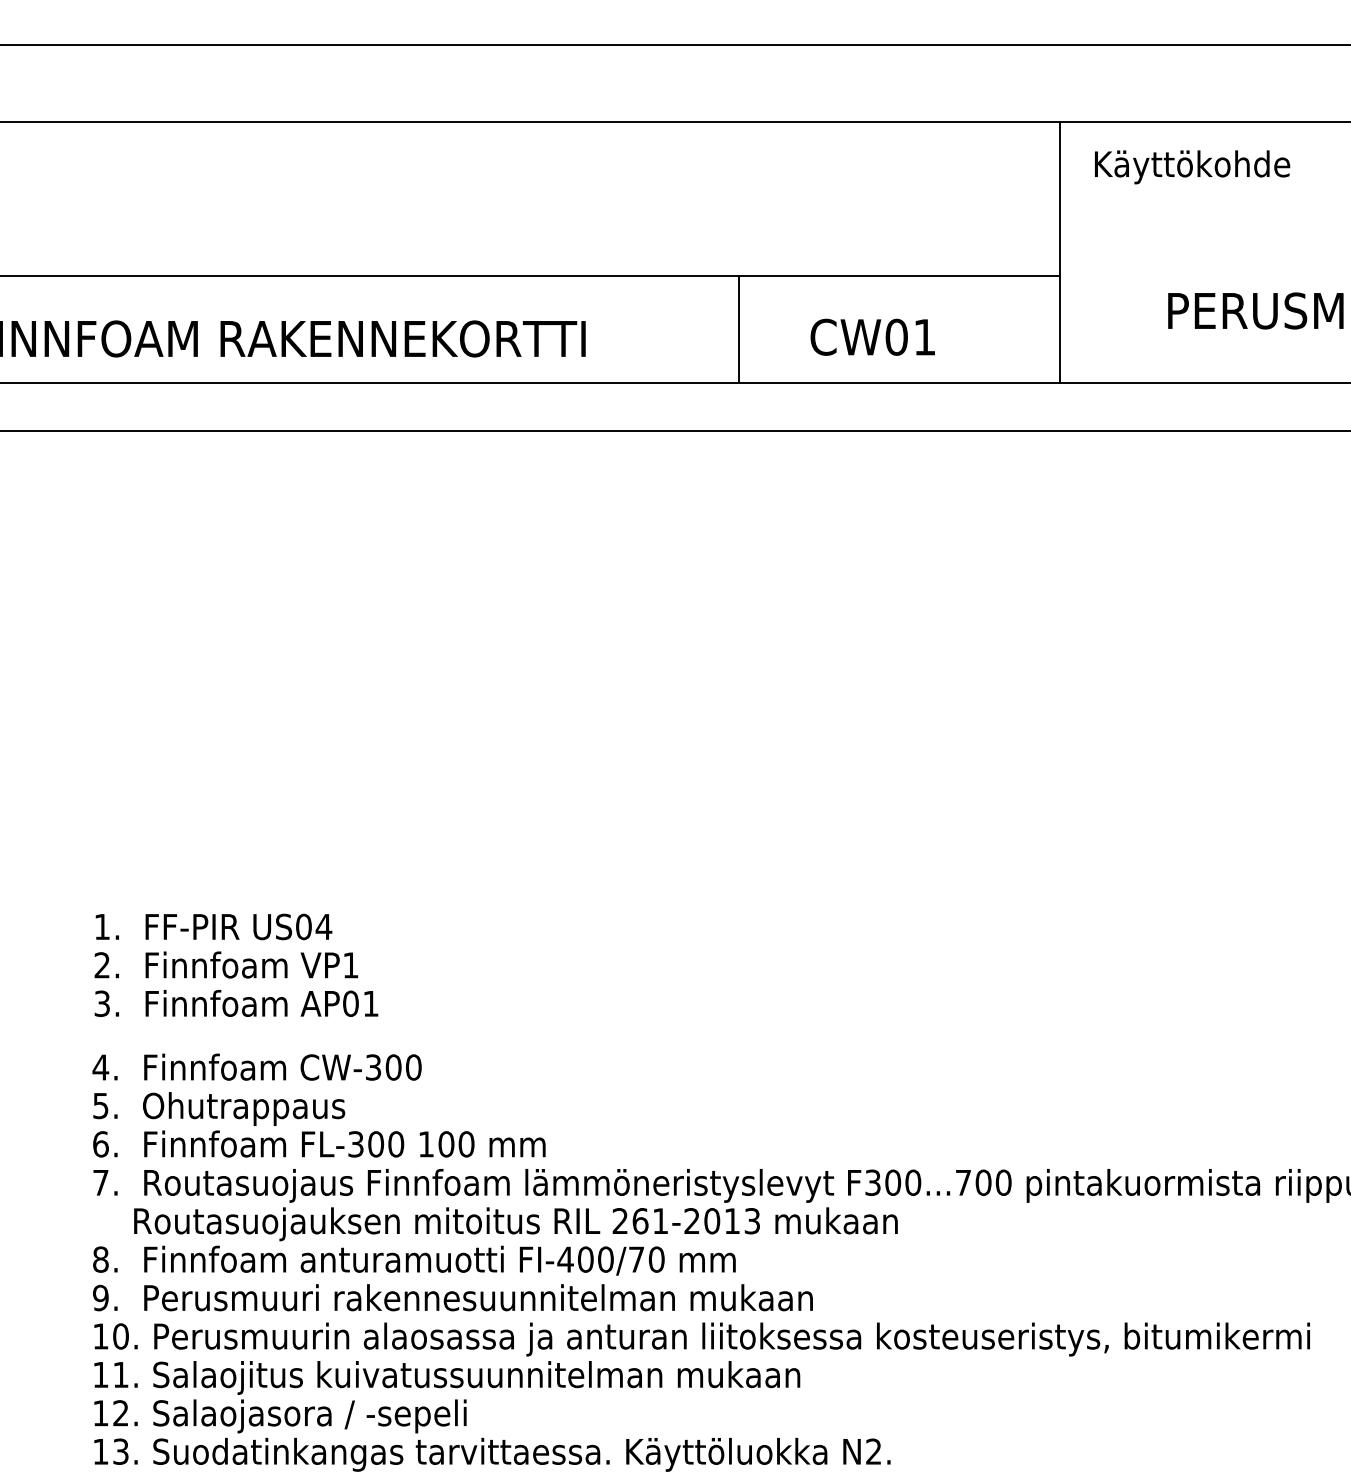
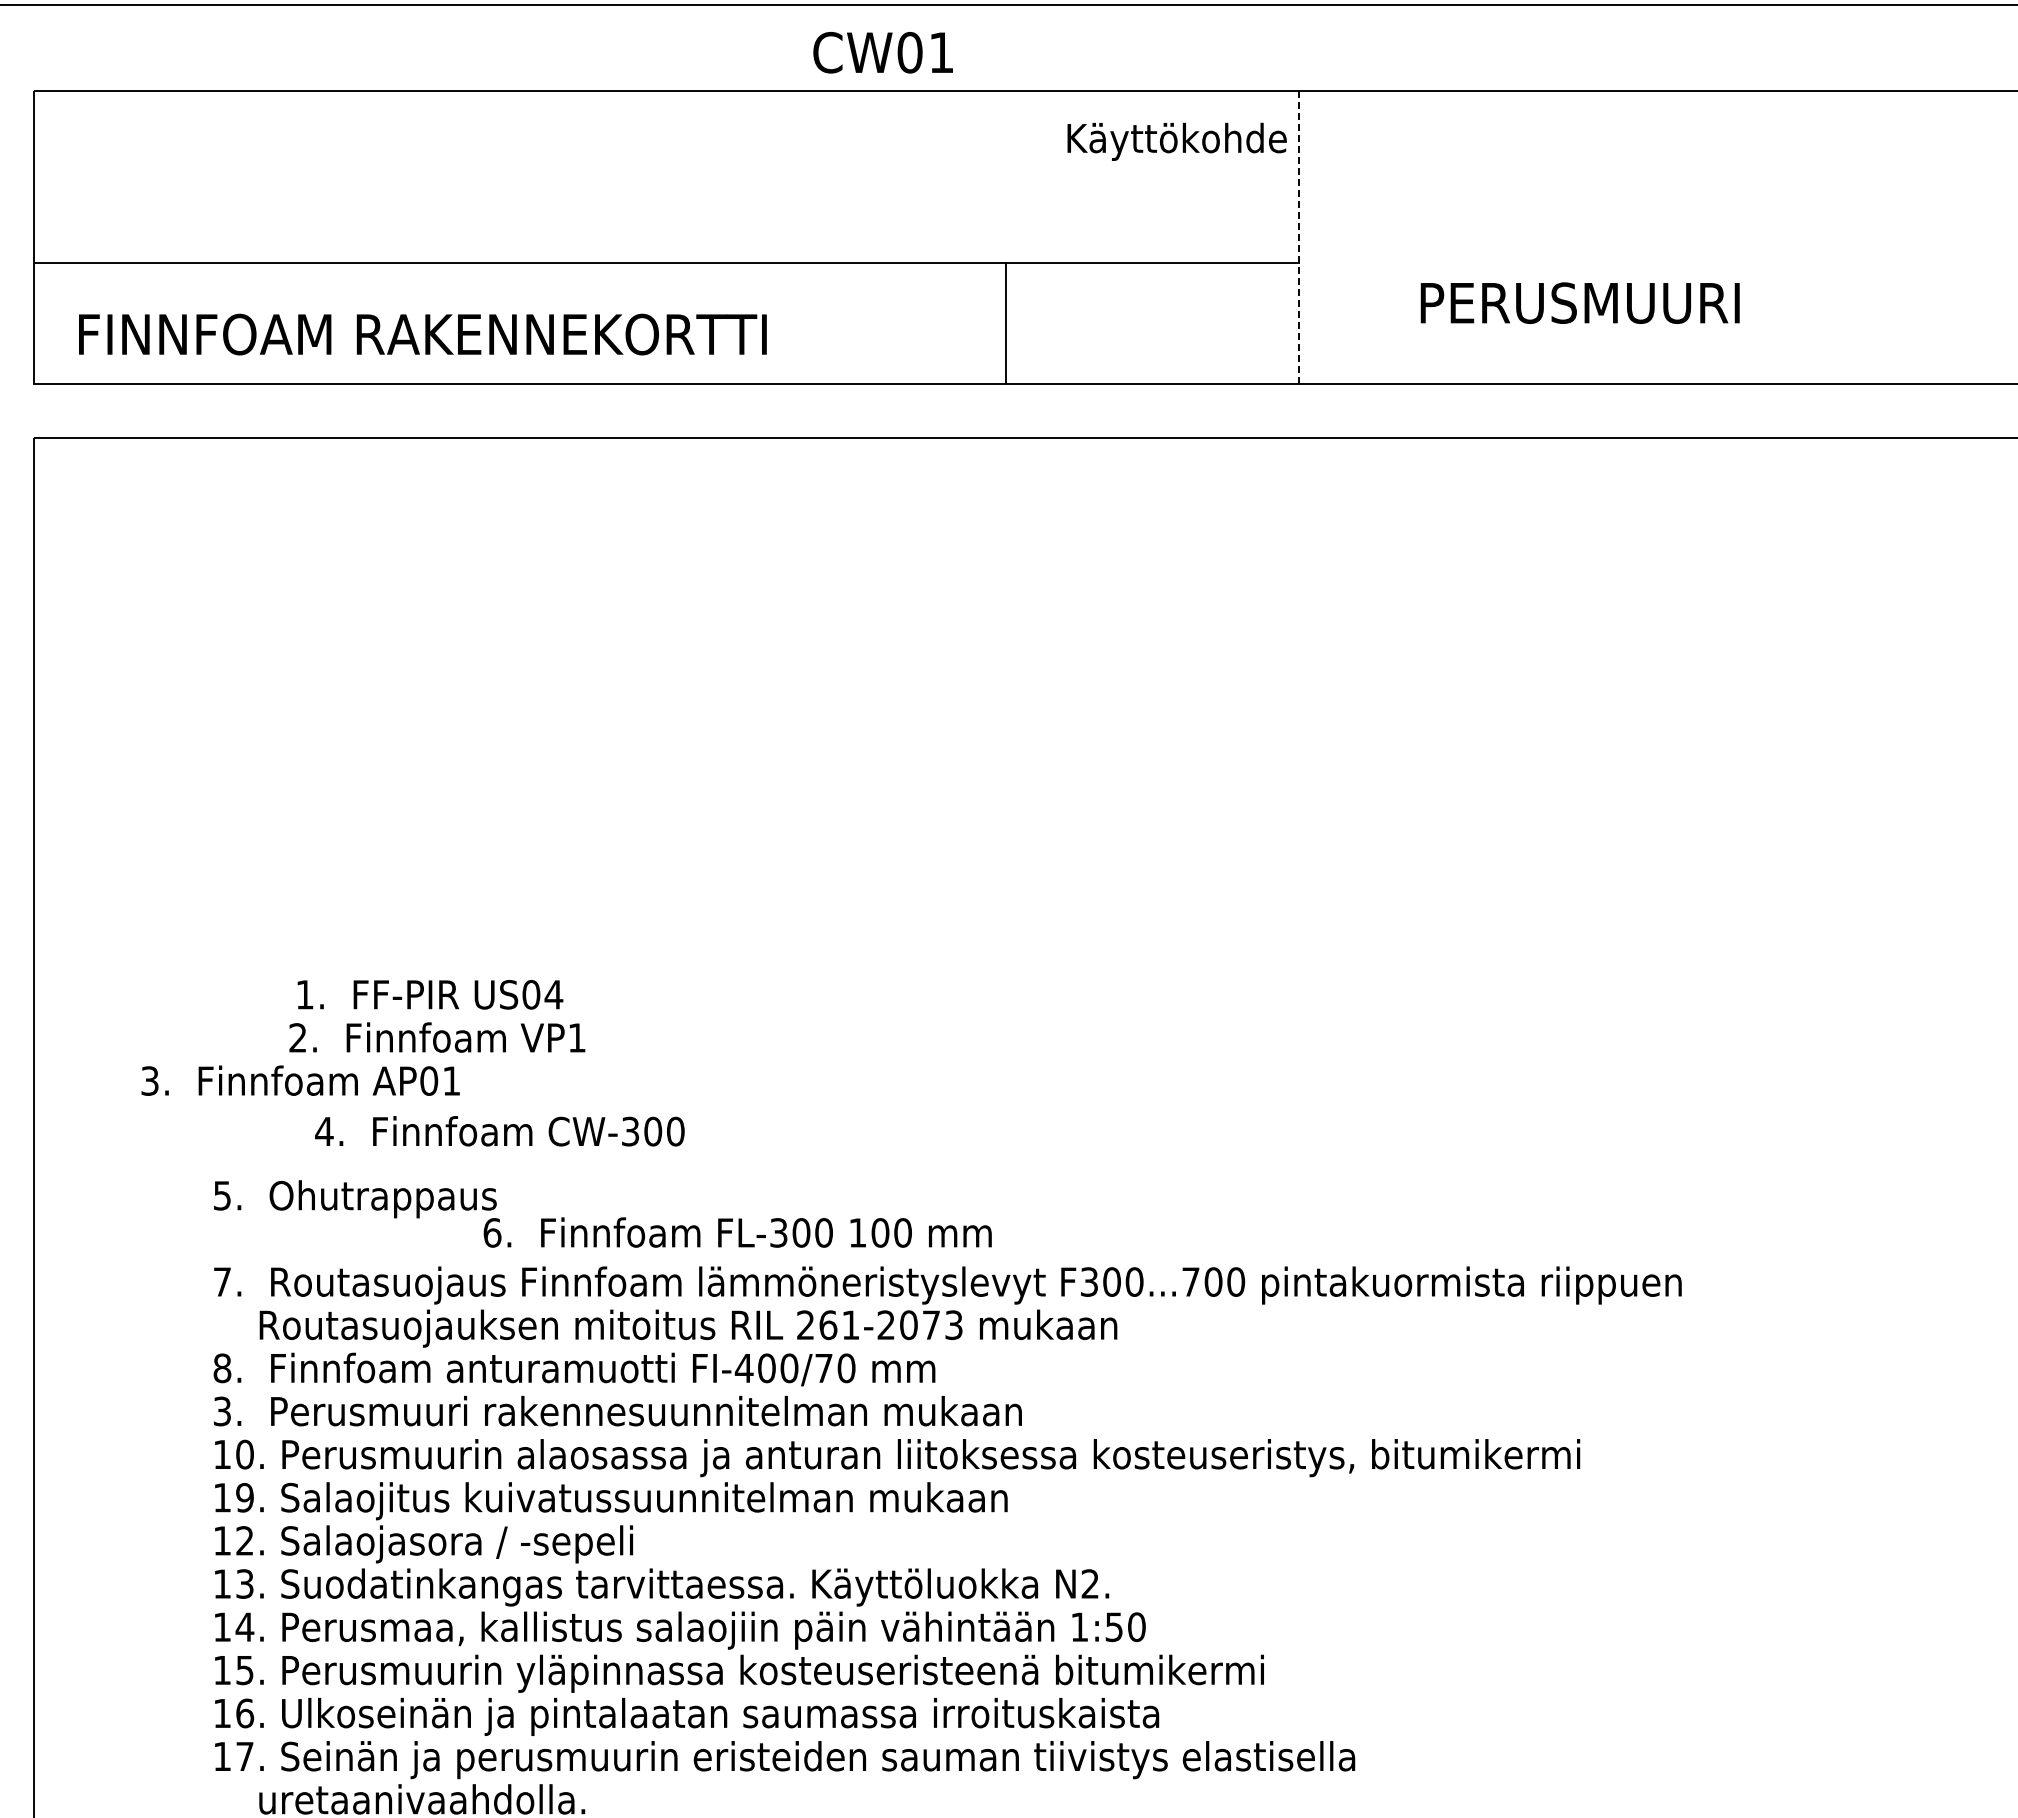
text: (1191, 167) -> (1176, 141), moved
line: (1059, 252) -> (1298, 237), solid -> dashed
line: (738, 328) -> (1005, 322), moved
text: (872, 337) -> (882, 52), moved
text: (214, 926) -> (430, 994), moved
text: (226, 964) -> (437, 1037), moved
text: (236, 1003) -> (300, 1080), moved
text: (256, 1067) -> (499, 1131), moved
text: (319, 1143) -> (737, 1232), moved
text: (732, 1220) -> (931, 1324), 261-2013 -> 261-2073
text: (100, 1298) -> (222, 1411), 9. -> 3.
text: (120, 1374) -> (244, 1497), 11. -> 19.

